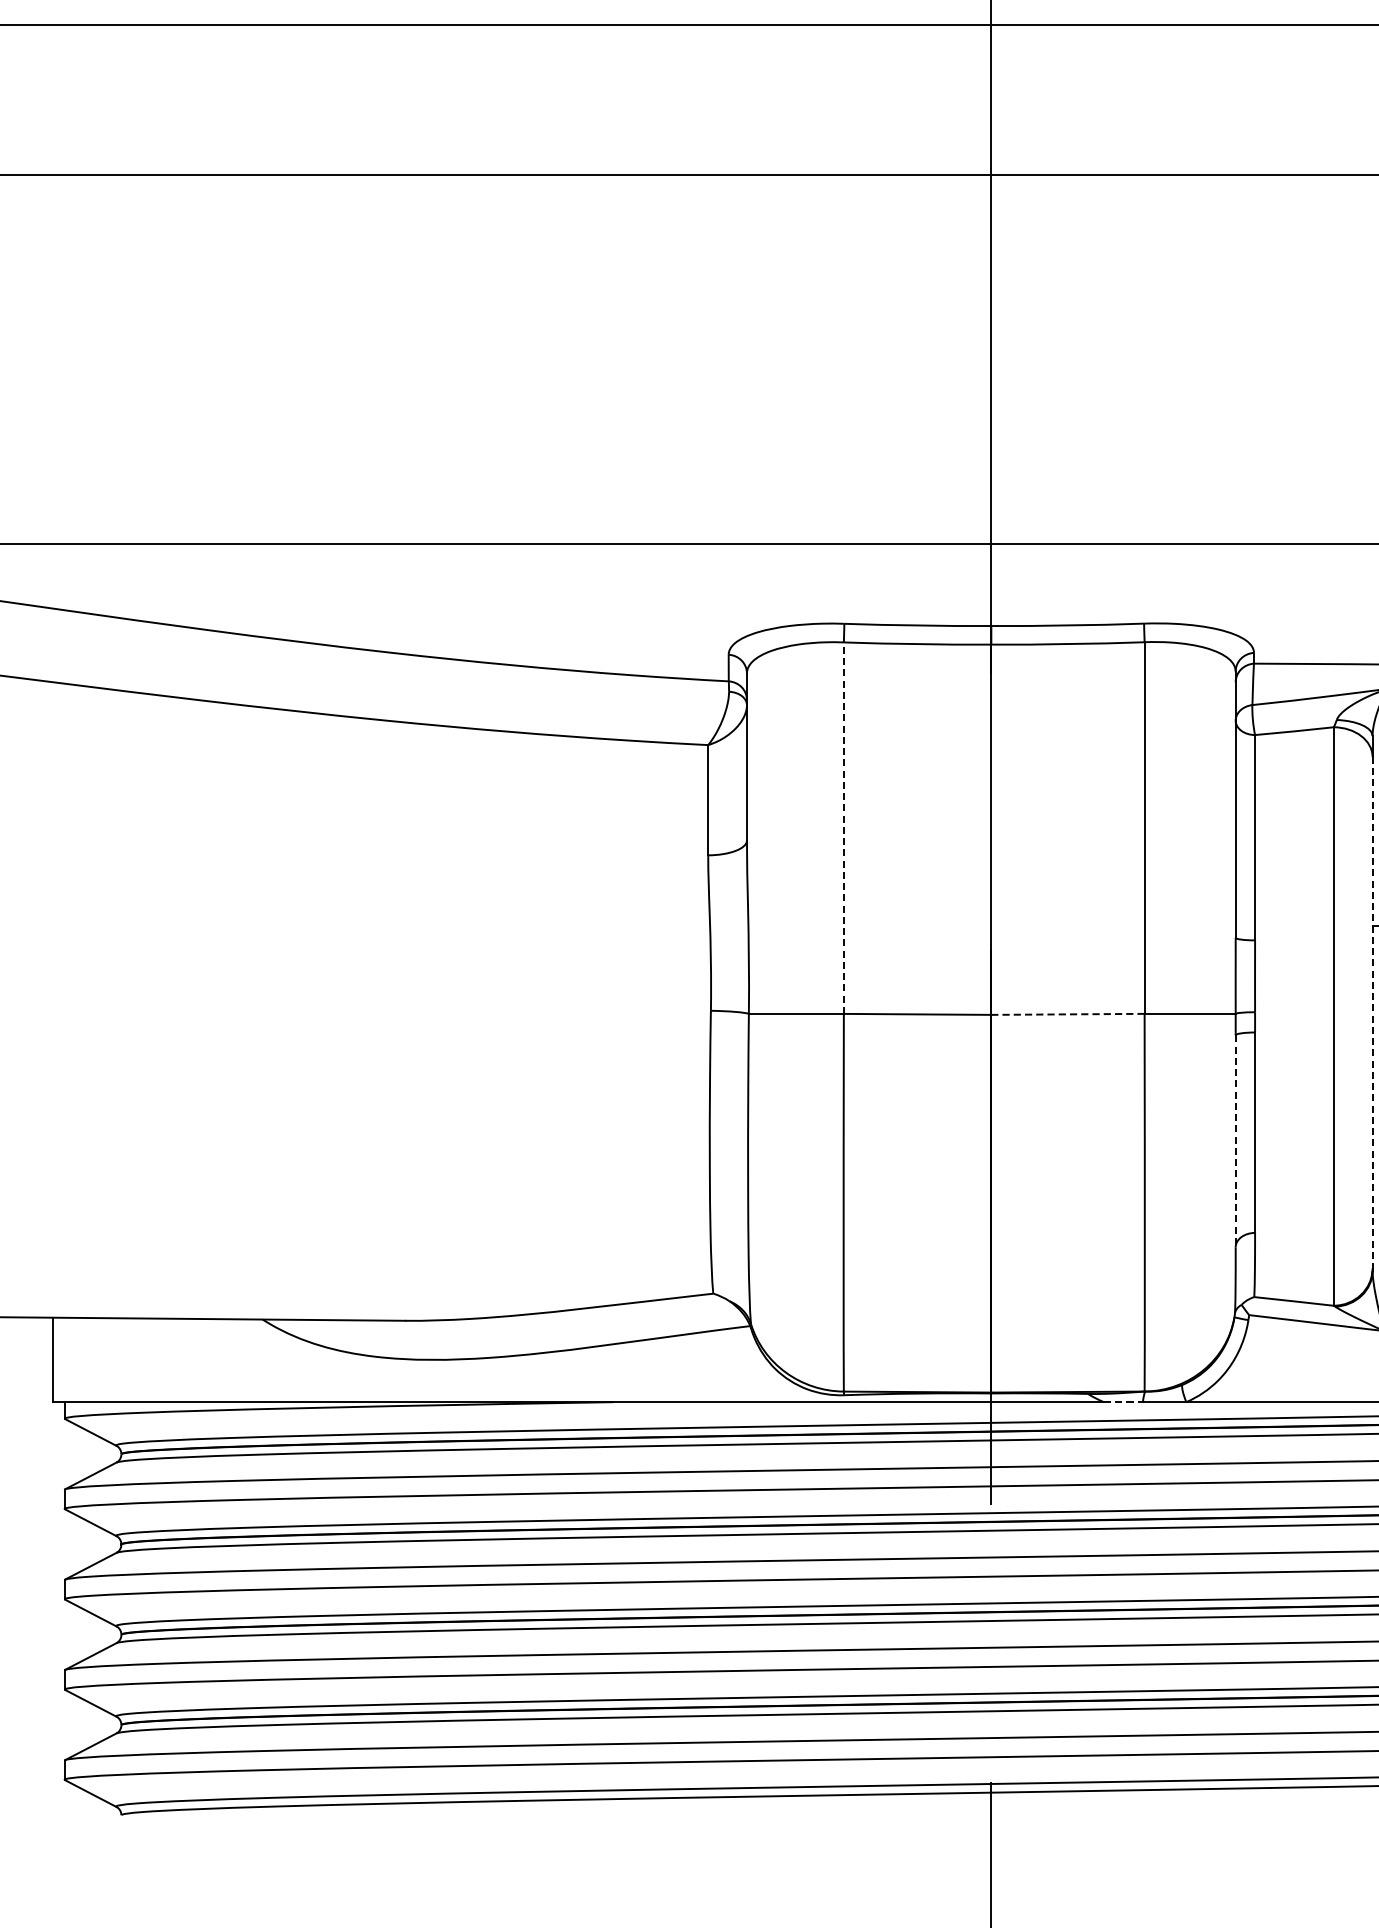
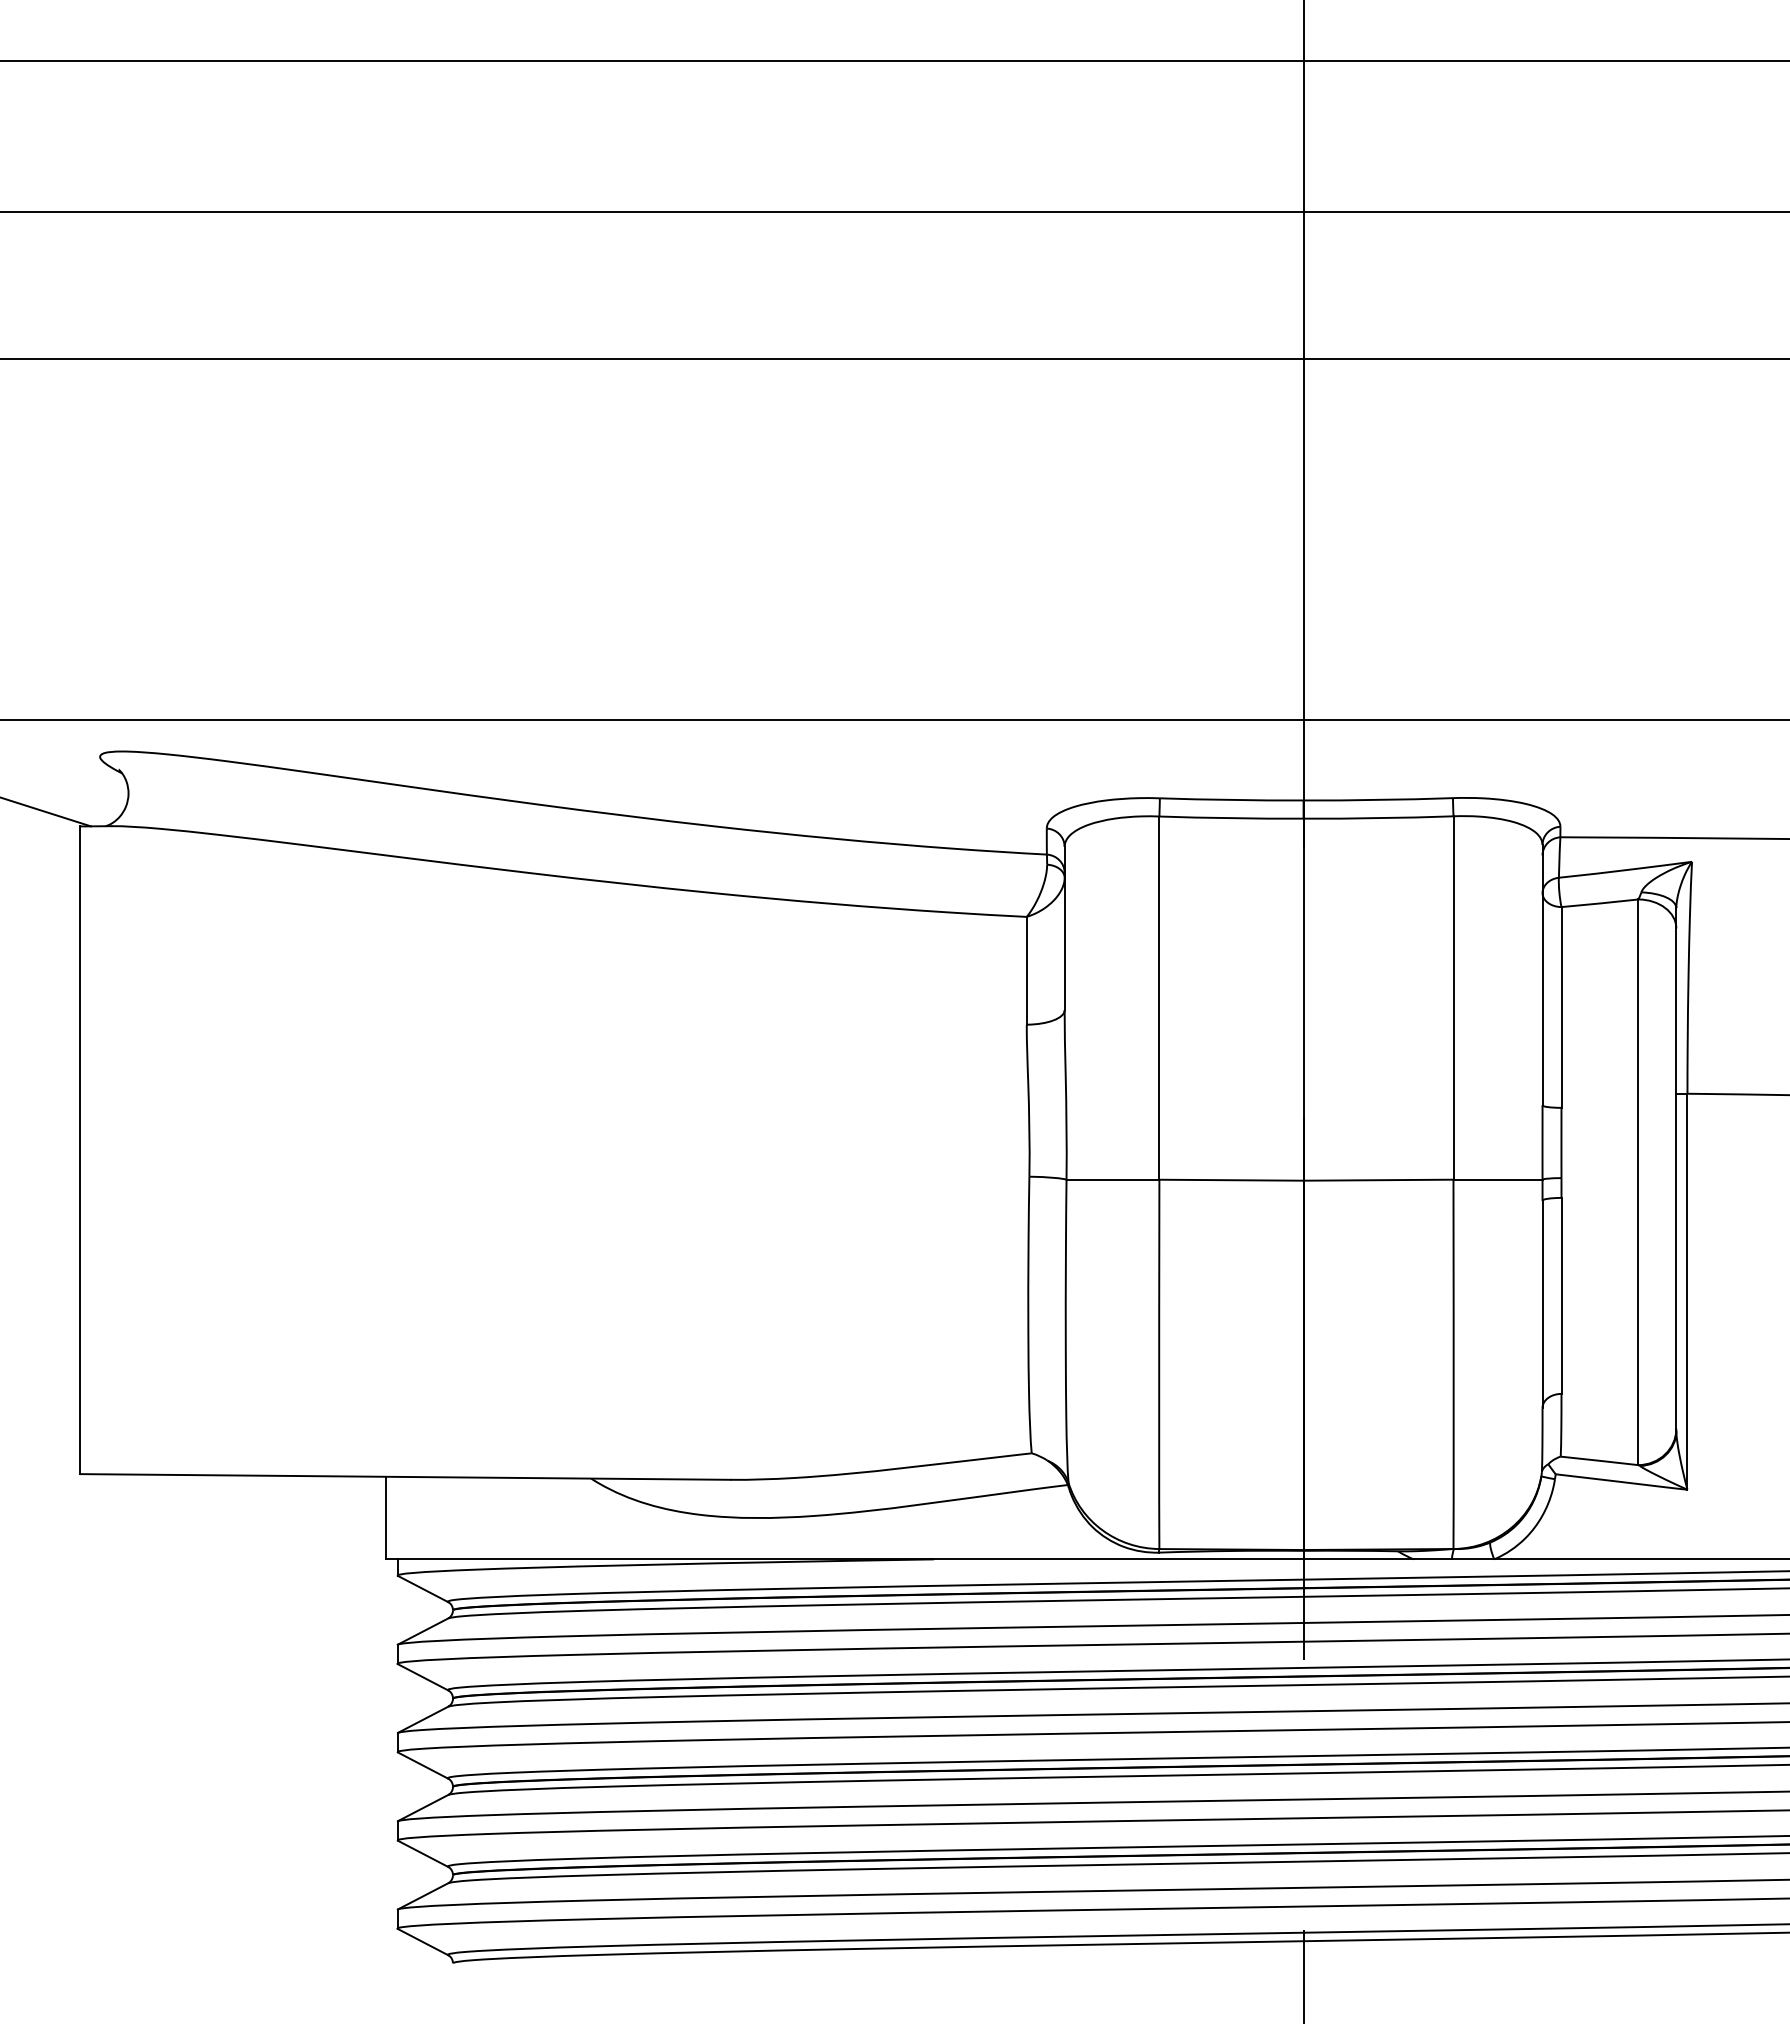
line: (843, 828) -> (1159, 998), dashed -> solid
line: (1372, 1013) -> (1676, 1179), dashed -> solid
line: (1067, 1014) -> (1378, 1180), dashed -> solid
line: (1235, 1141) -> (1542, 1304), dashed -> solid
line: (1124, 1402) -> (1433, 1559), dashed -> solid

